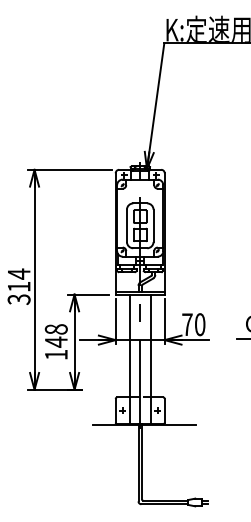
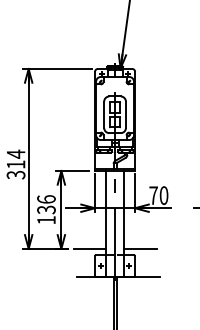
text: (55, 335) -> (45, 204), 148 -> 136
line: (109, 389) -> (89, 248), added
line: (170, 389) -> (139, 248), added

